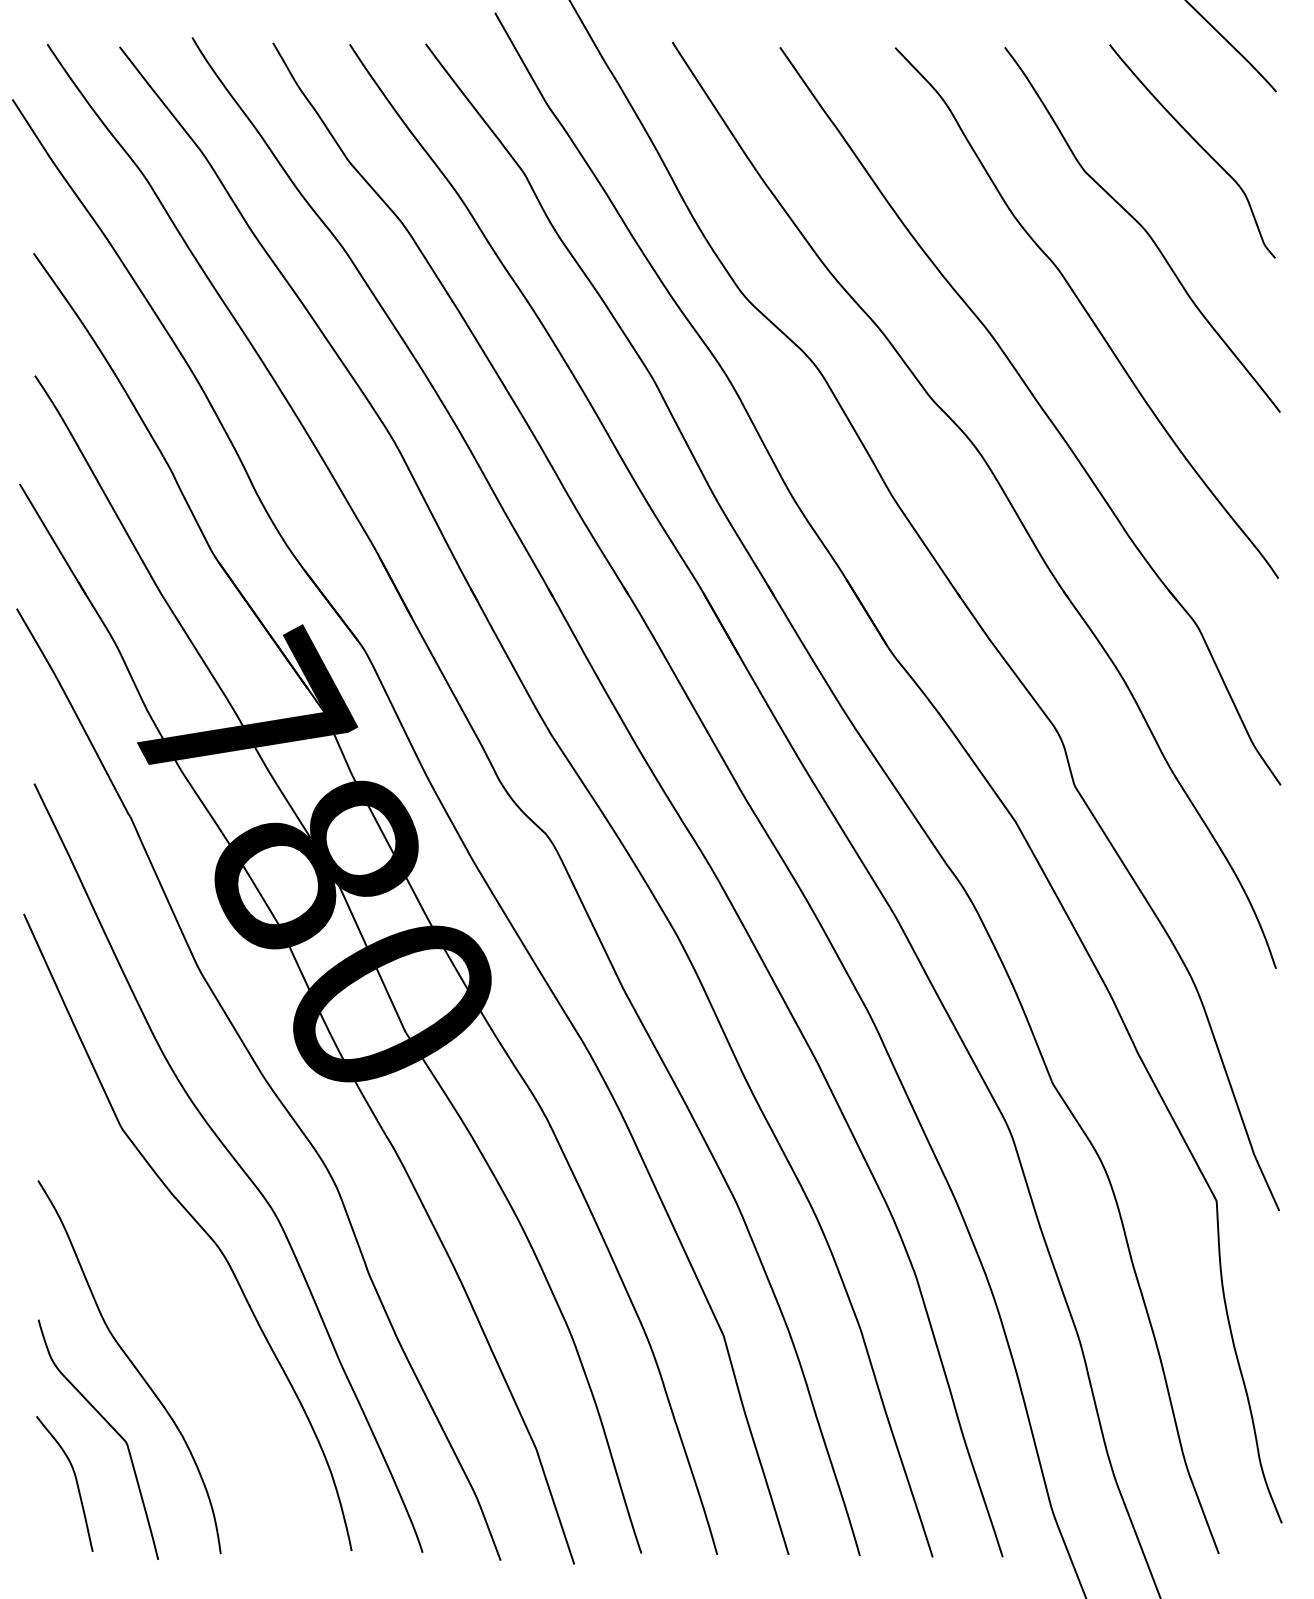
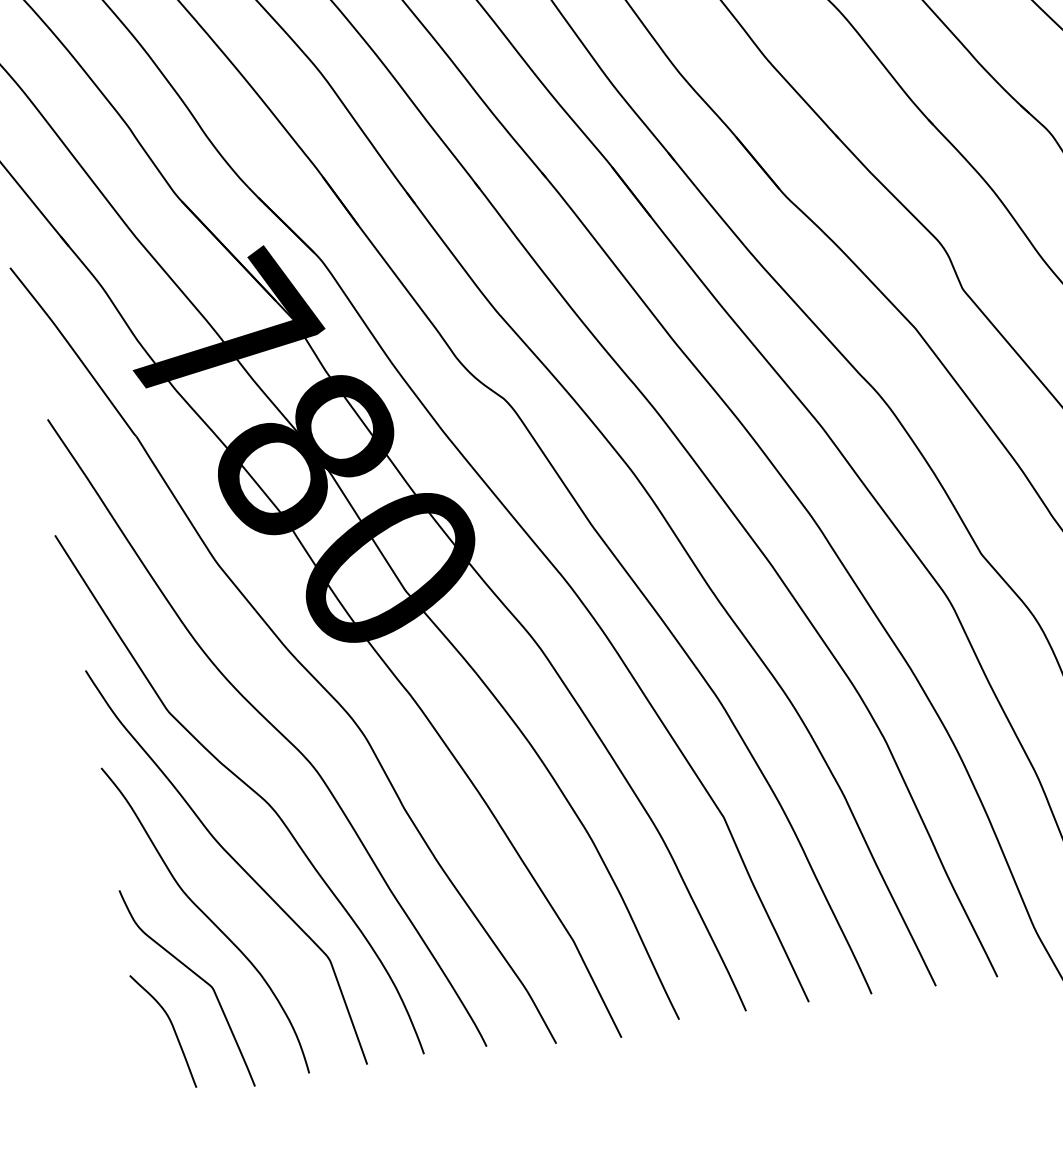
curve: (169, 1303) -> (232, 859), added

